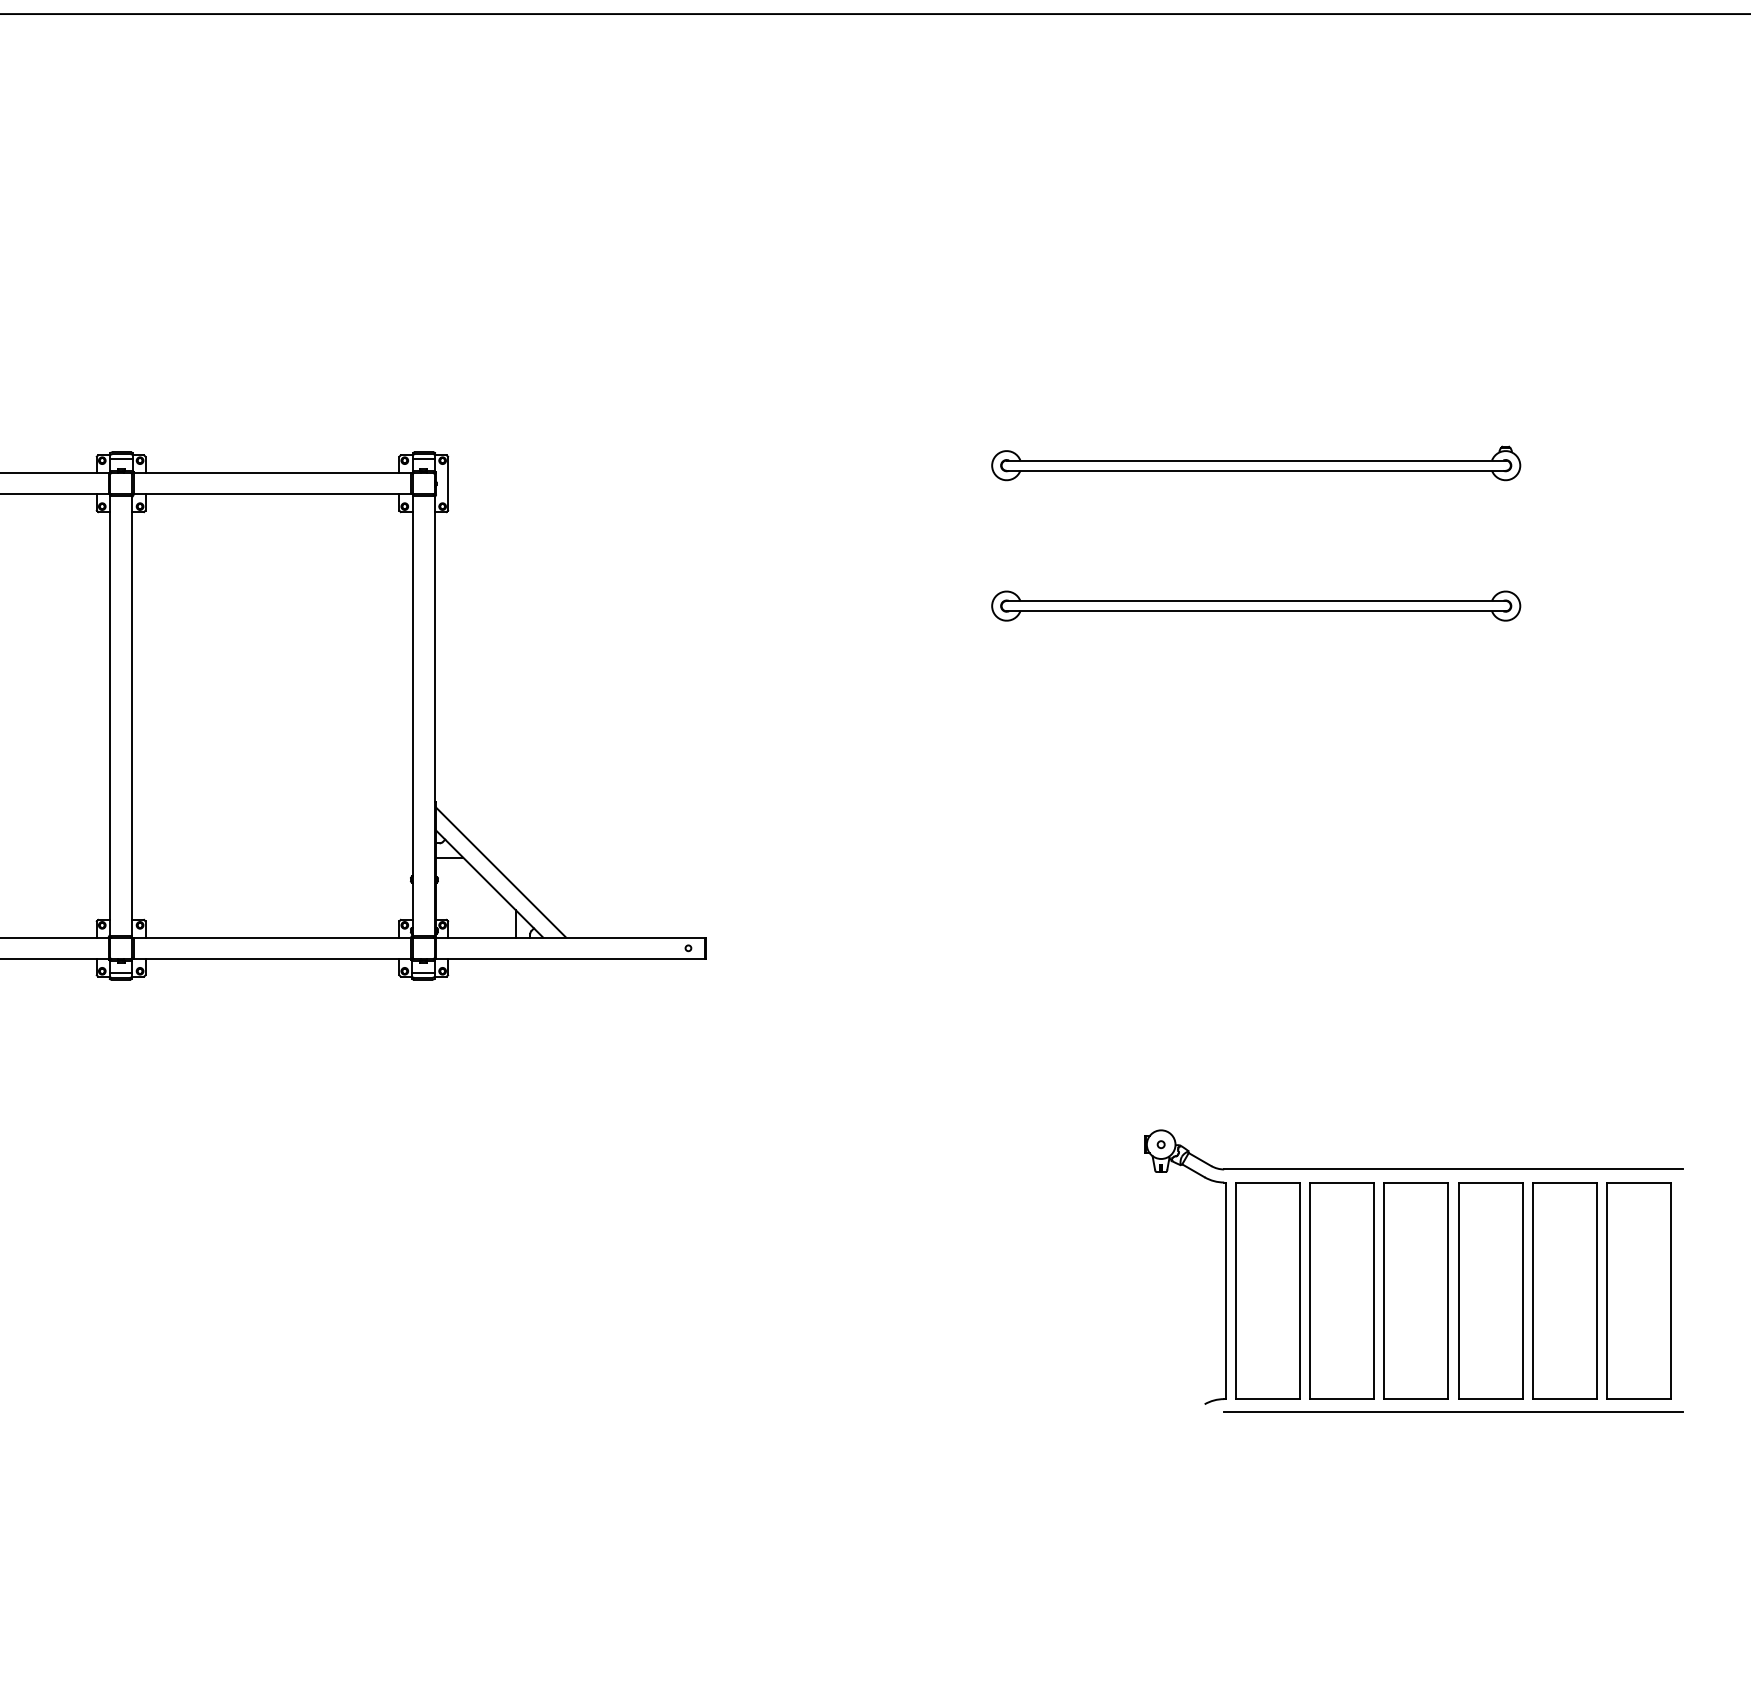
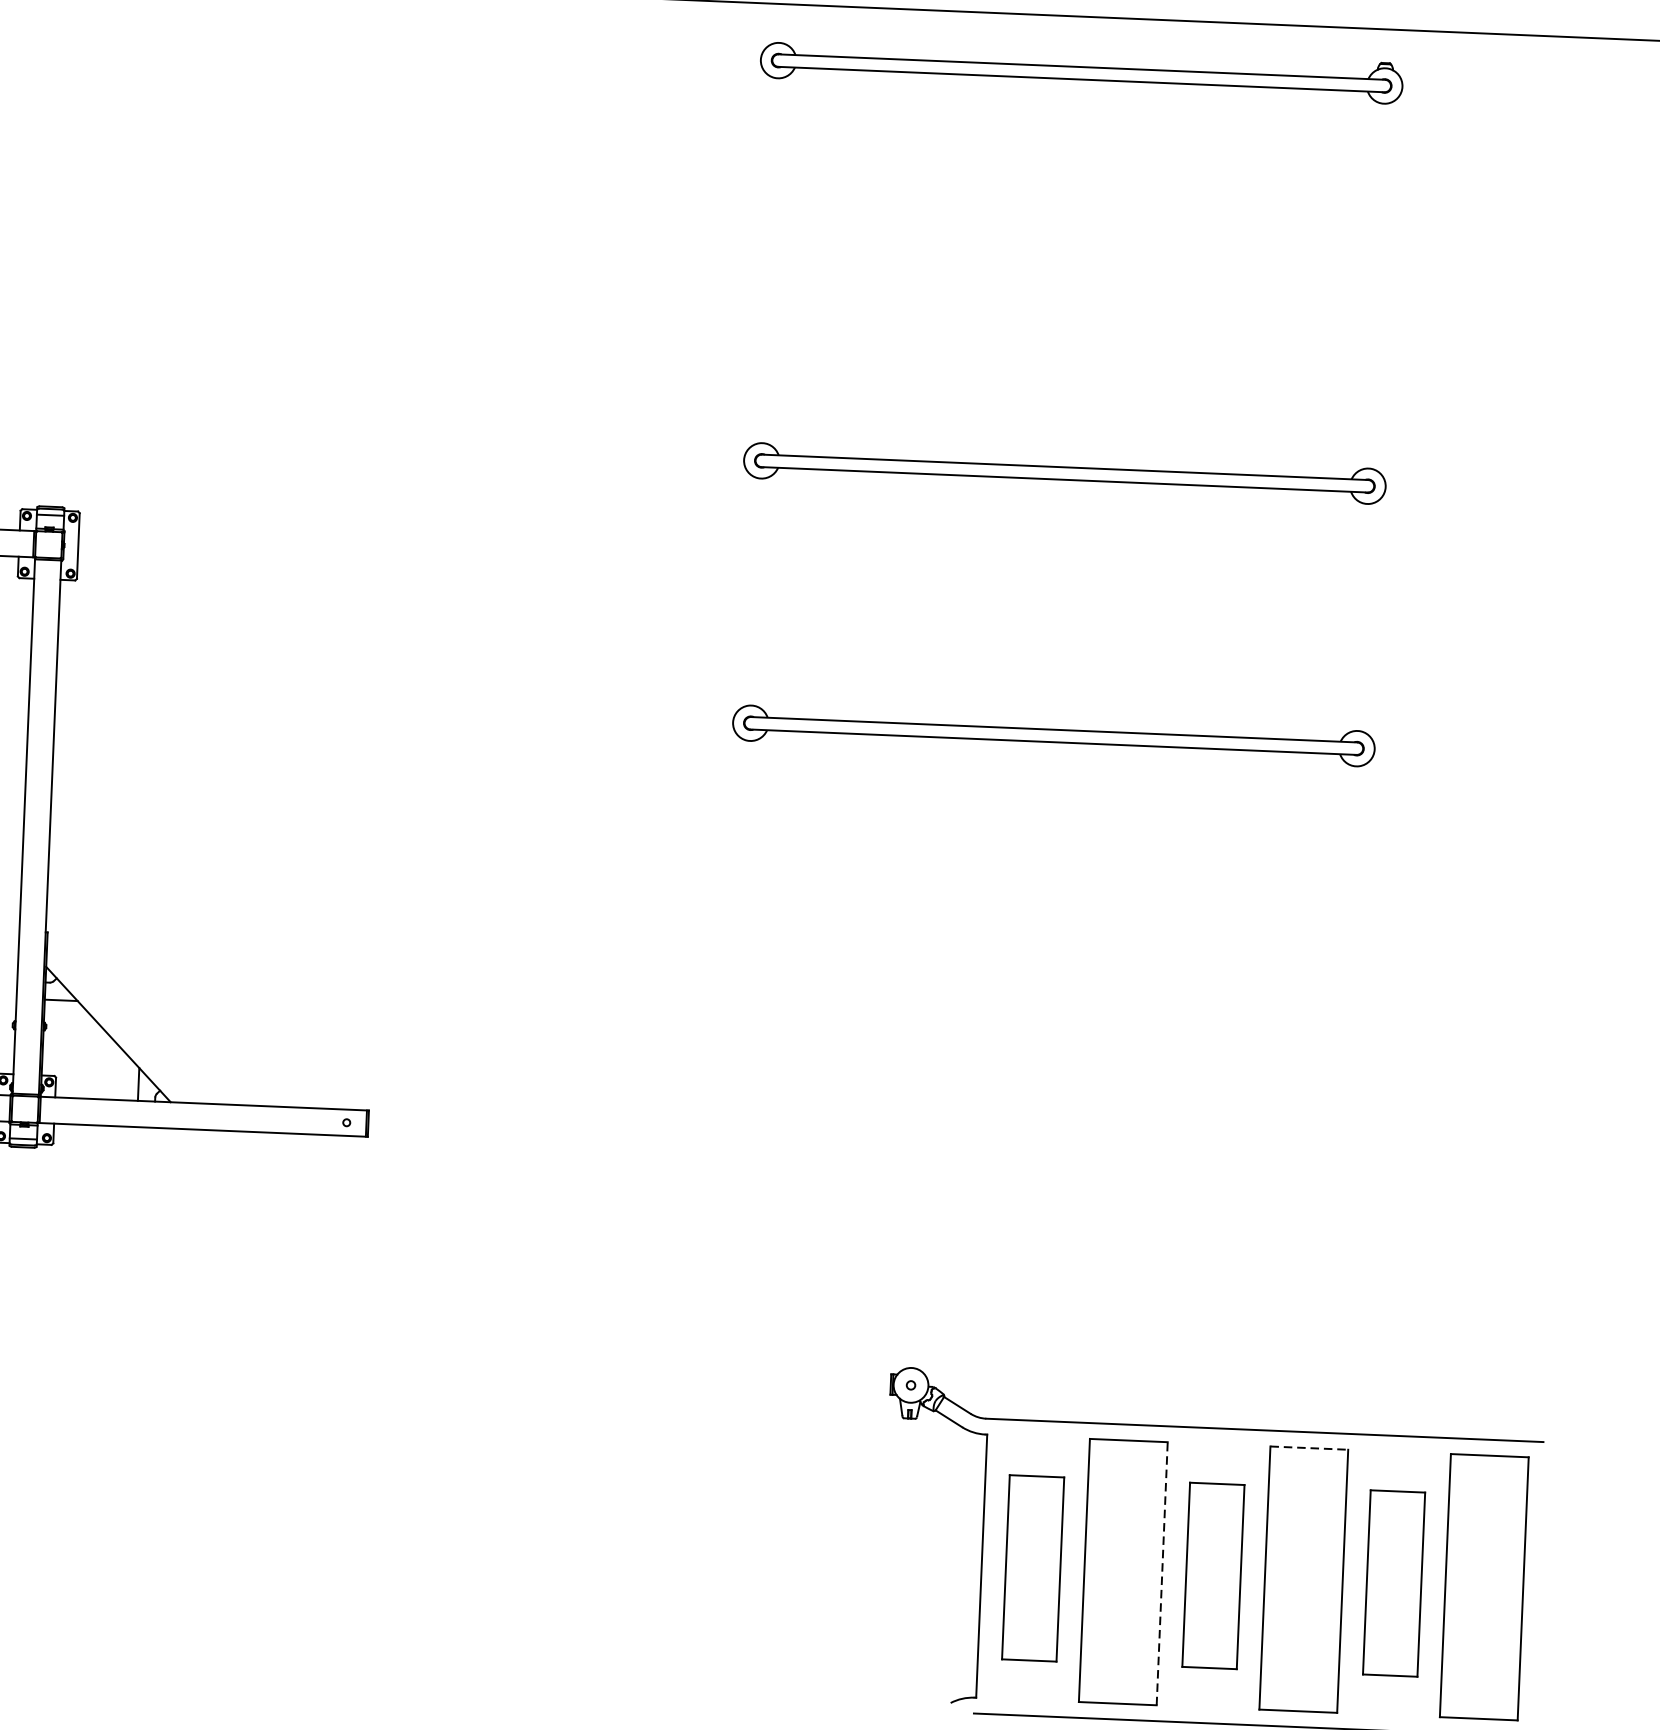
part: (1256, 389) -> (1065, 472), added
part: (1256, 463) -> (1082, 70), moved
line: (501, 872) -> (123, 1021), removed
line: (1491, 1182) -> (1310, 1448), solid -> dashed
part: (1267, 1290) -> (1032, 1567), size x0.7
line: (1374, 1290) -> (1162, 1573), solid -> dashed
part: (1415, 1290) -> (1212, 1575), size x0.7
part: (1564, 1290) -> (1393, 1583), size x0.7

